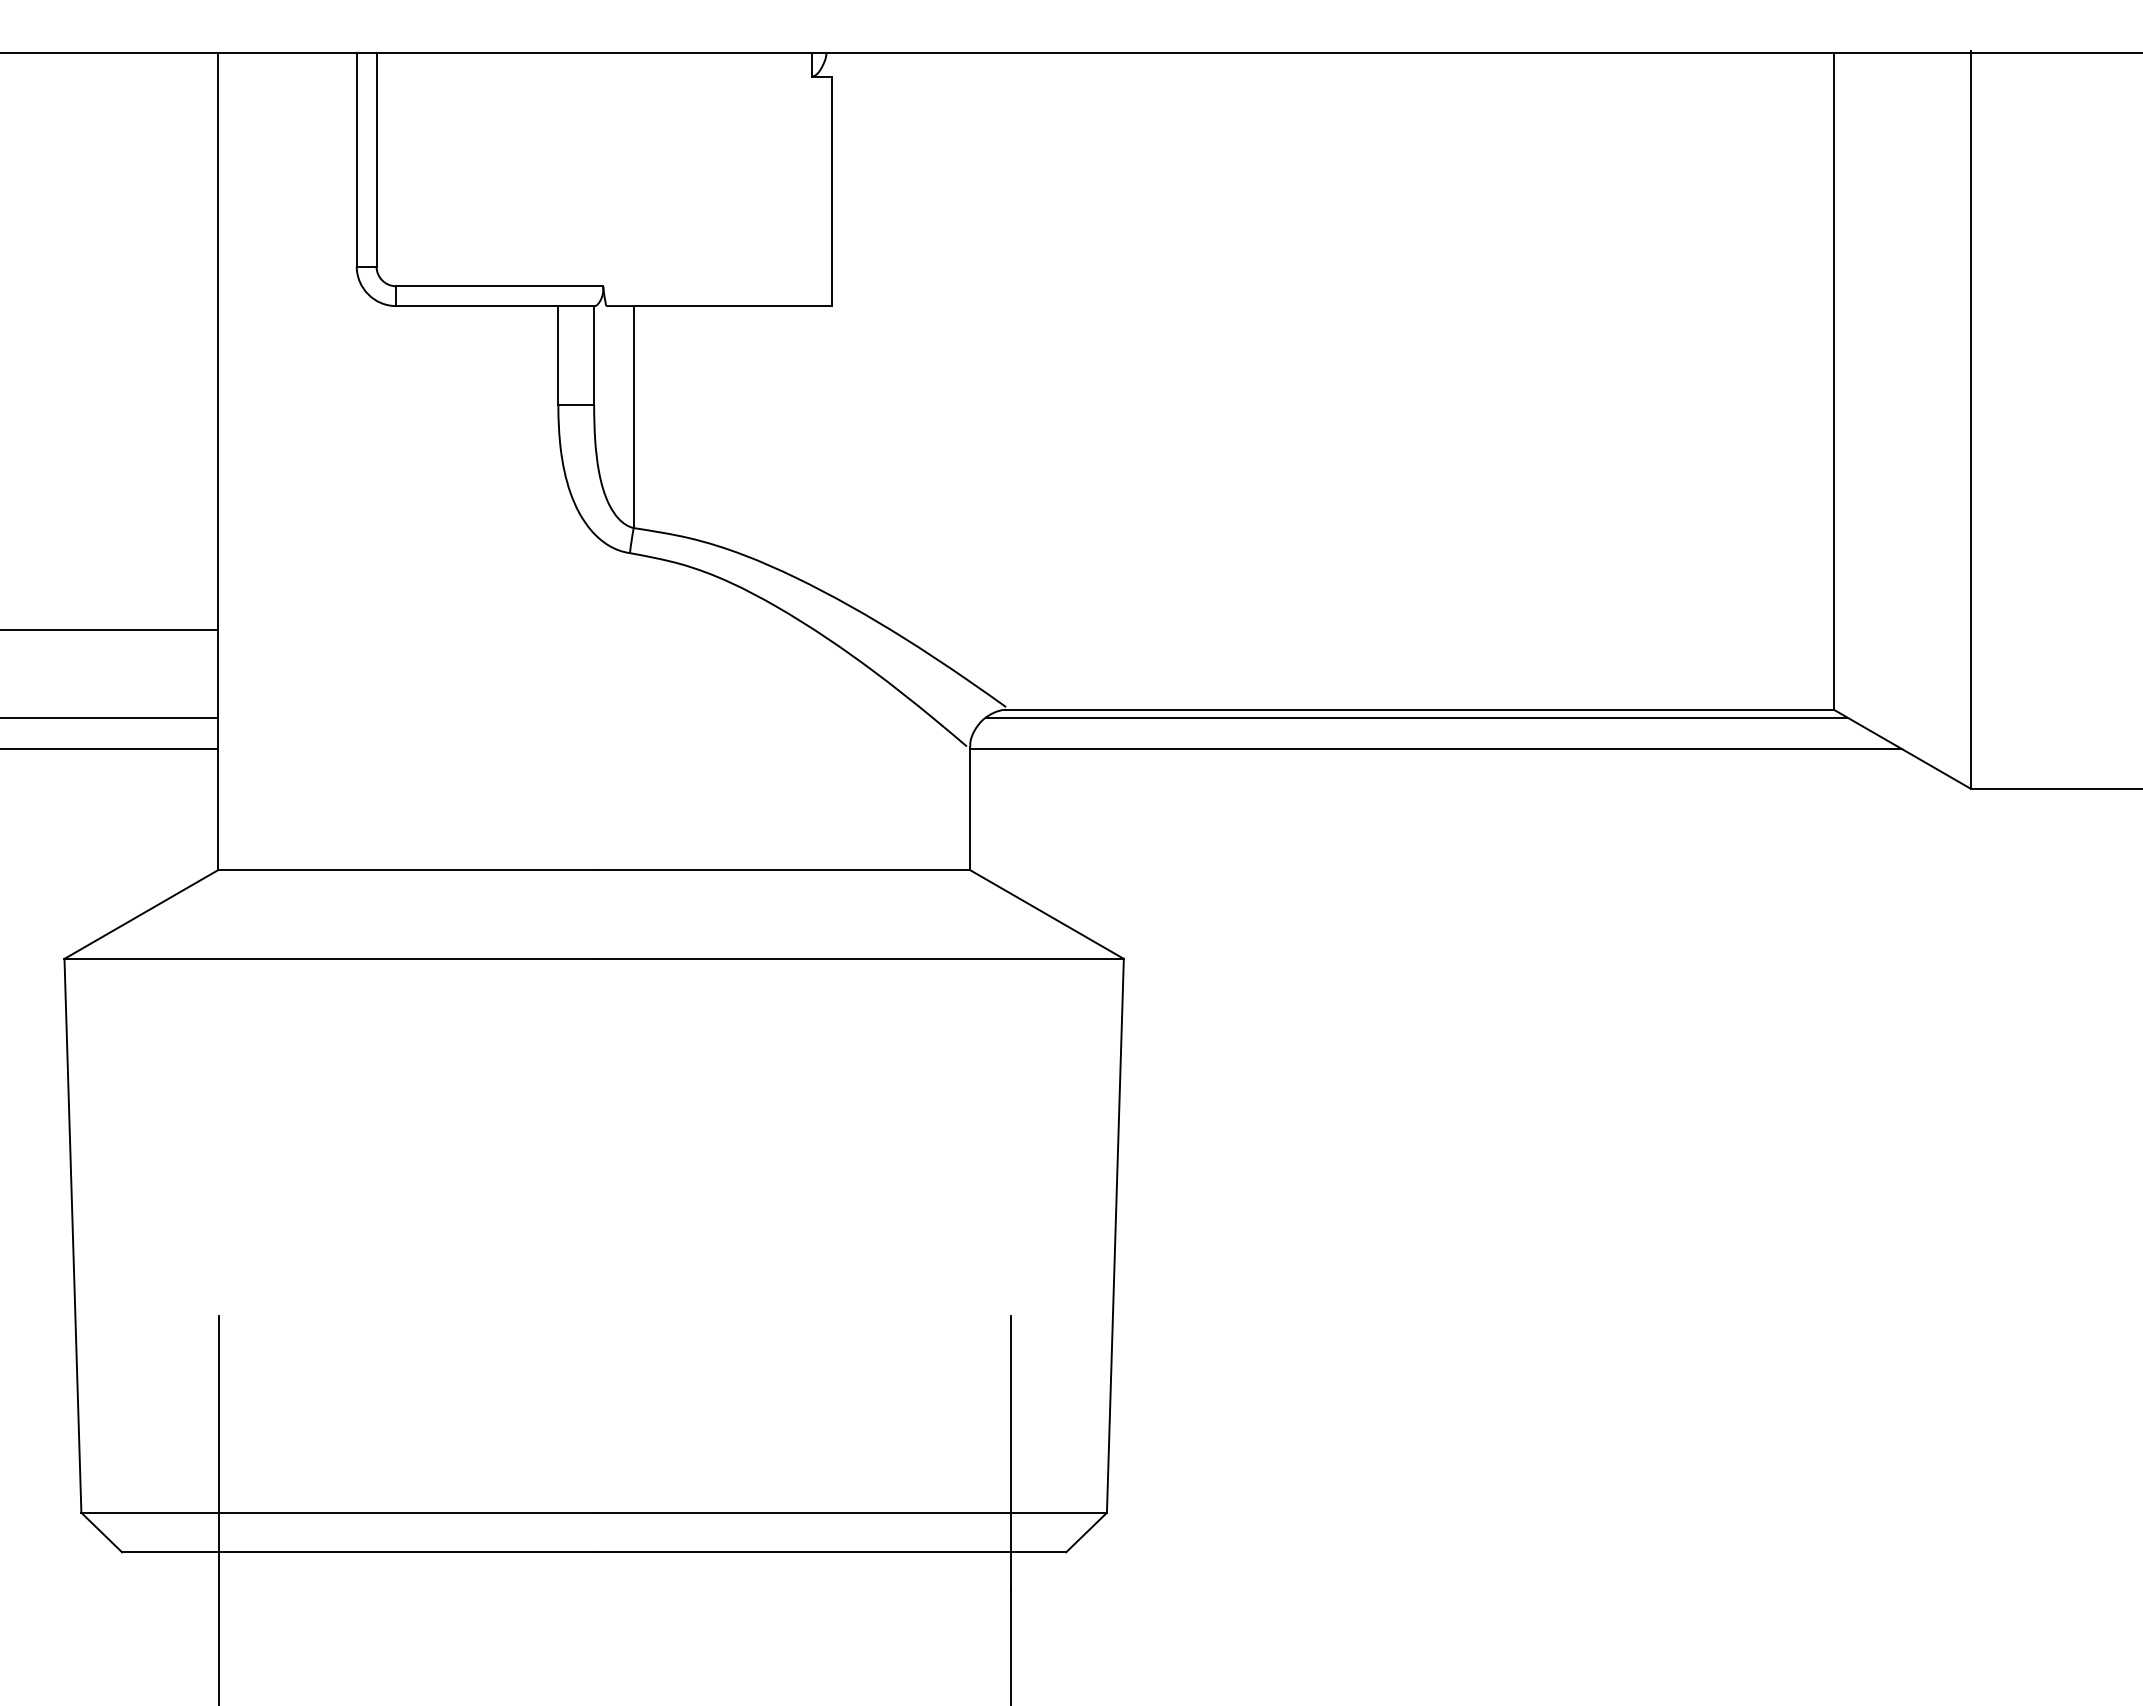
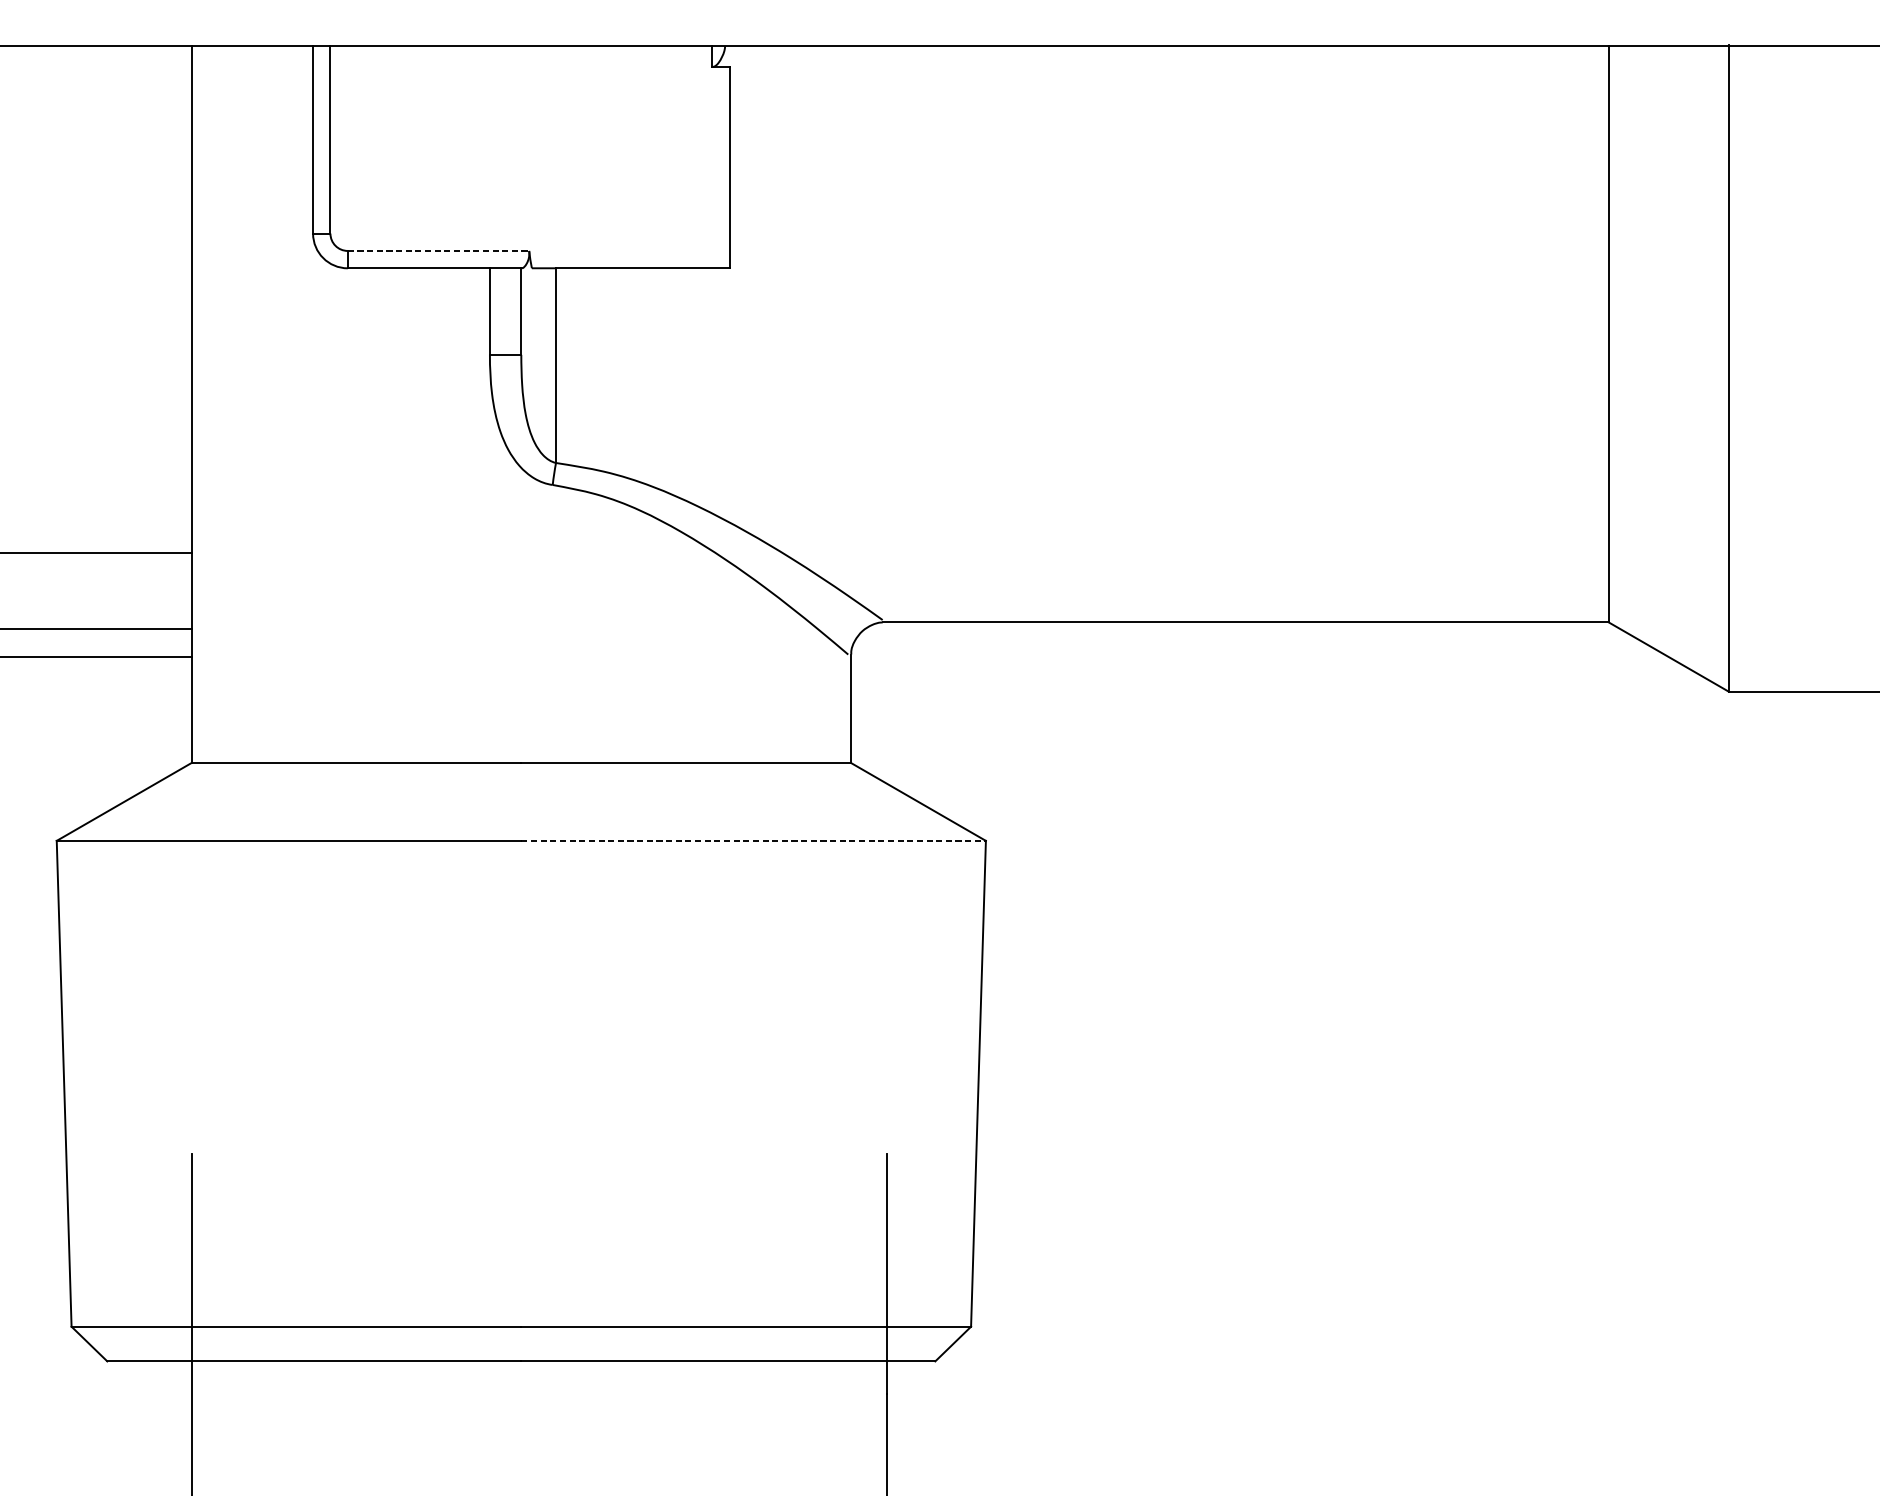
line: (500, 286) -> (439, 251), solid -> dashed
line: (1416, 717) -> (1242, 629), removed
line: (1436, 749) -> (1260, 657), removed
line: (859, 958) -> (754, 840), solid -> dashed

